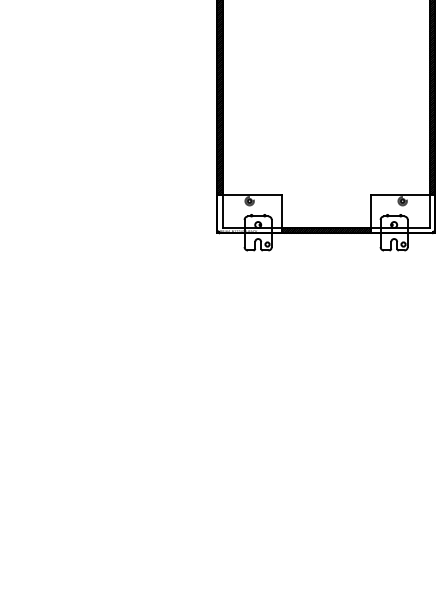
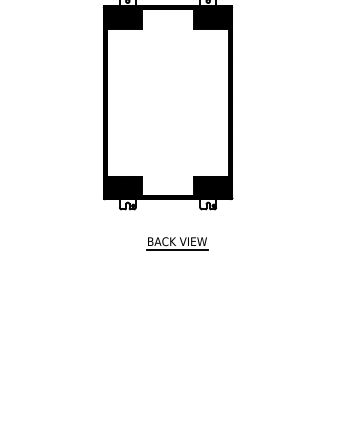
hatch: (249, 213) -> (122, 187), added
hatch: (403, 213) -> (213, 187), added
part: (342, 308) -> (177, 243), added

